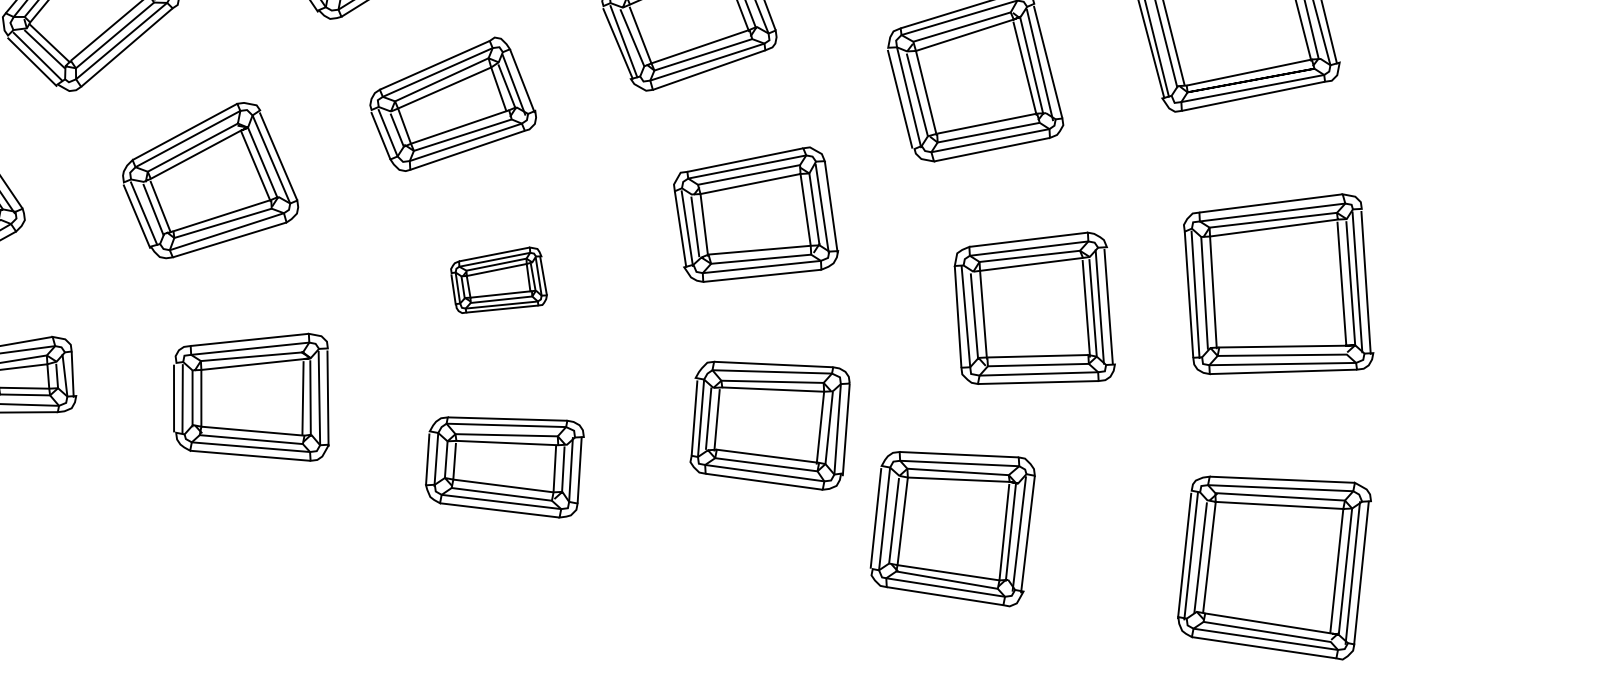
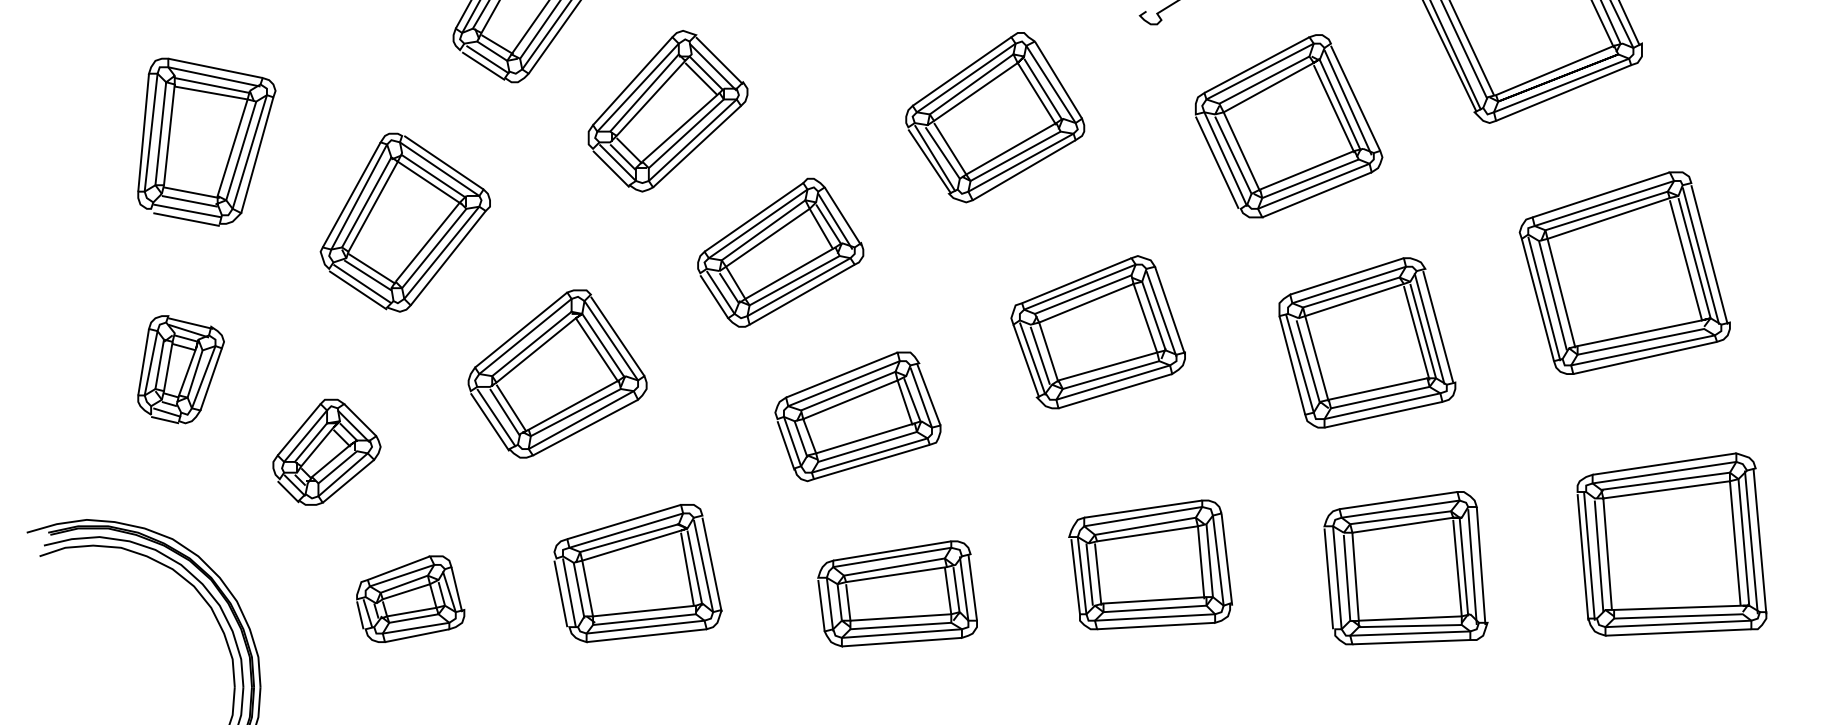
part: (755, 214) -> (1097, 332), moved
part: (498, 280) -> (857, 416), size x1.67
part: (1036, 308) -> (1367, 342), moved
part: (770, 420) -> (1150, 564), moved
part: (953, 522) -> (1405, 568), moved

